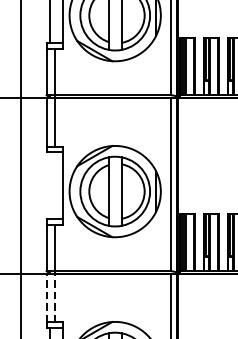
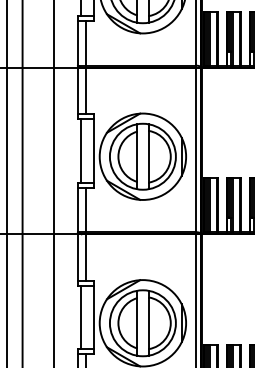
line: (50, 184) -> (81, 150), added
line: (47, 296) -> (78, 256), dashed -> solid
line: (54, 296) -> (85, 256), dashed -> solid

